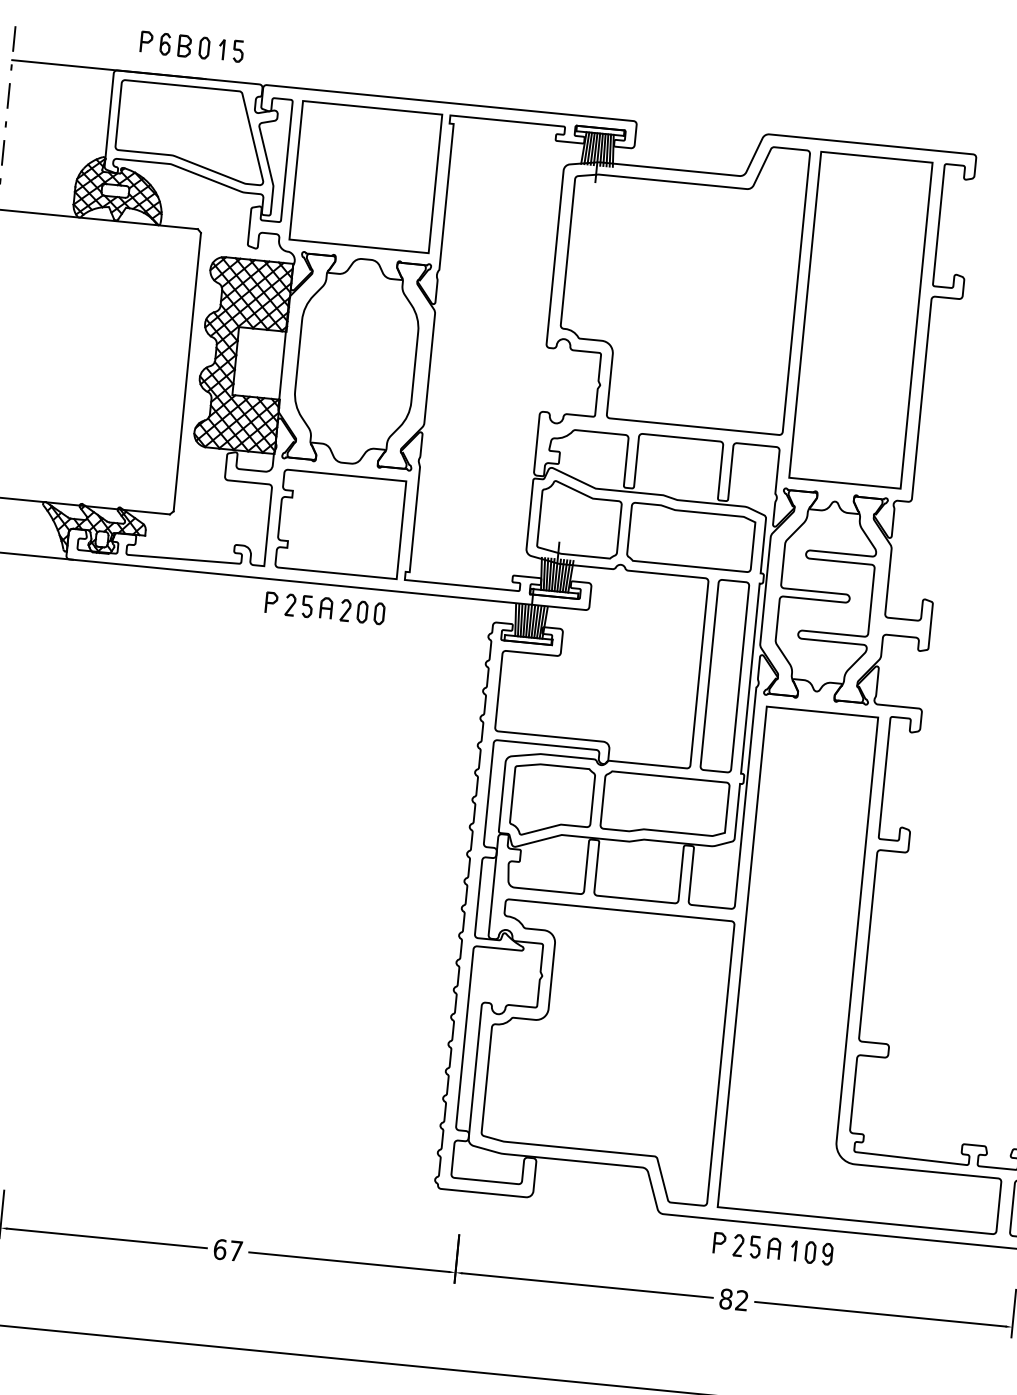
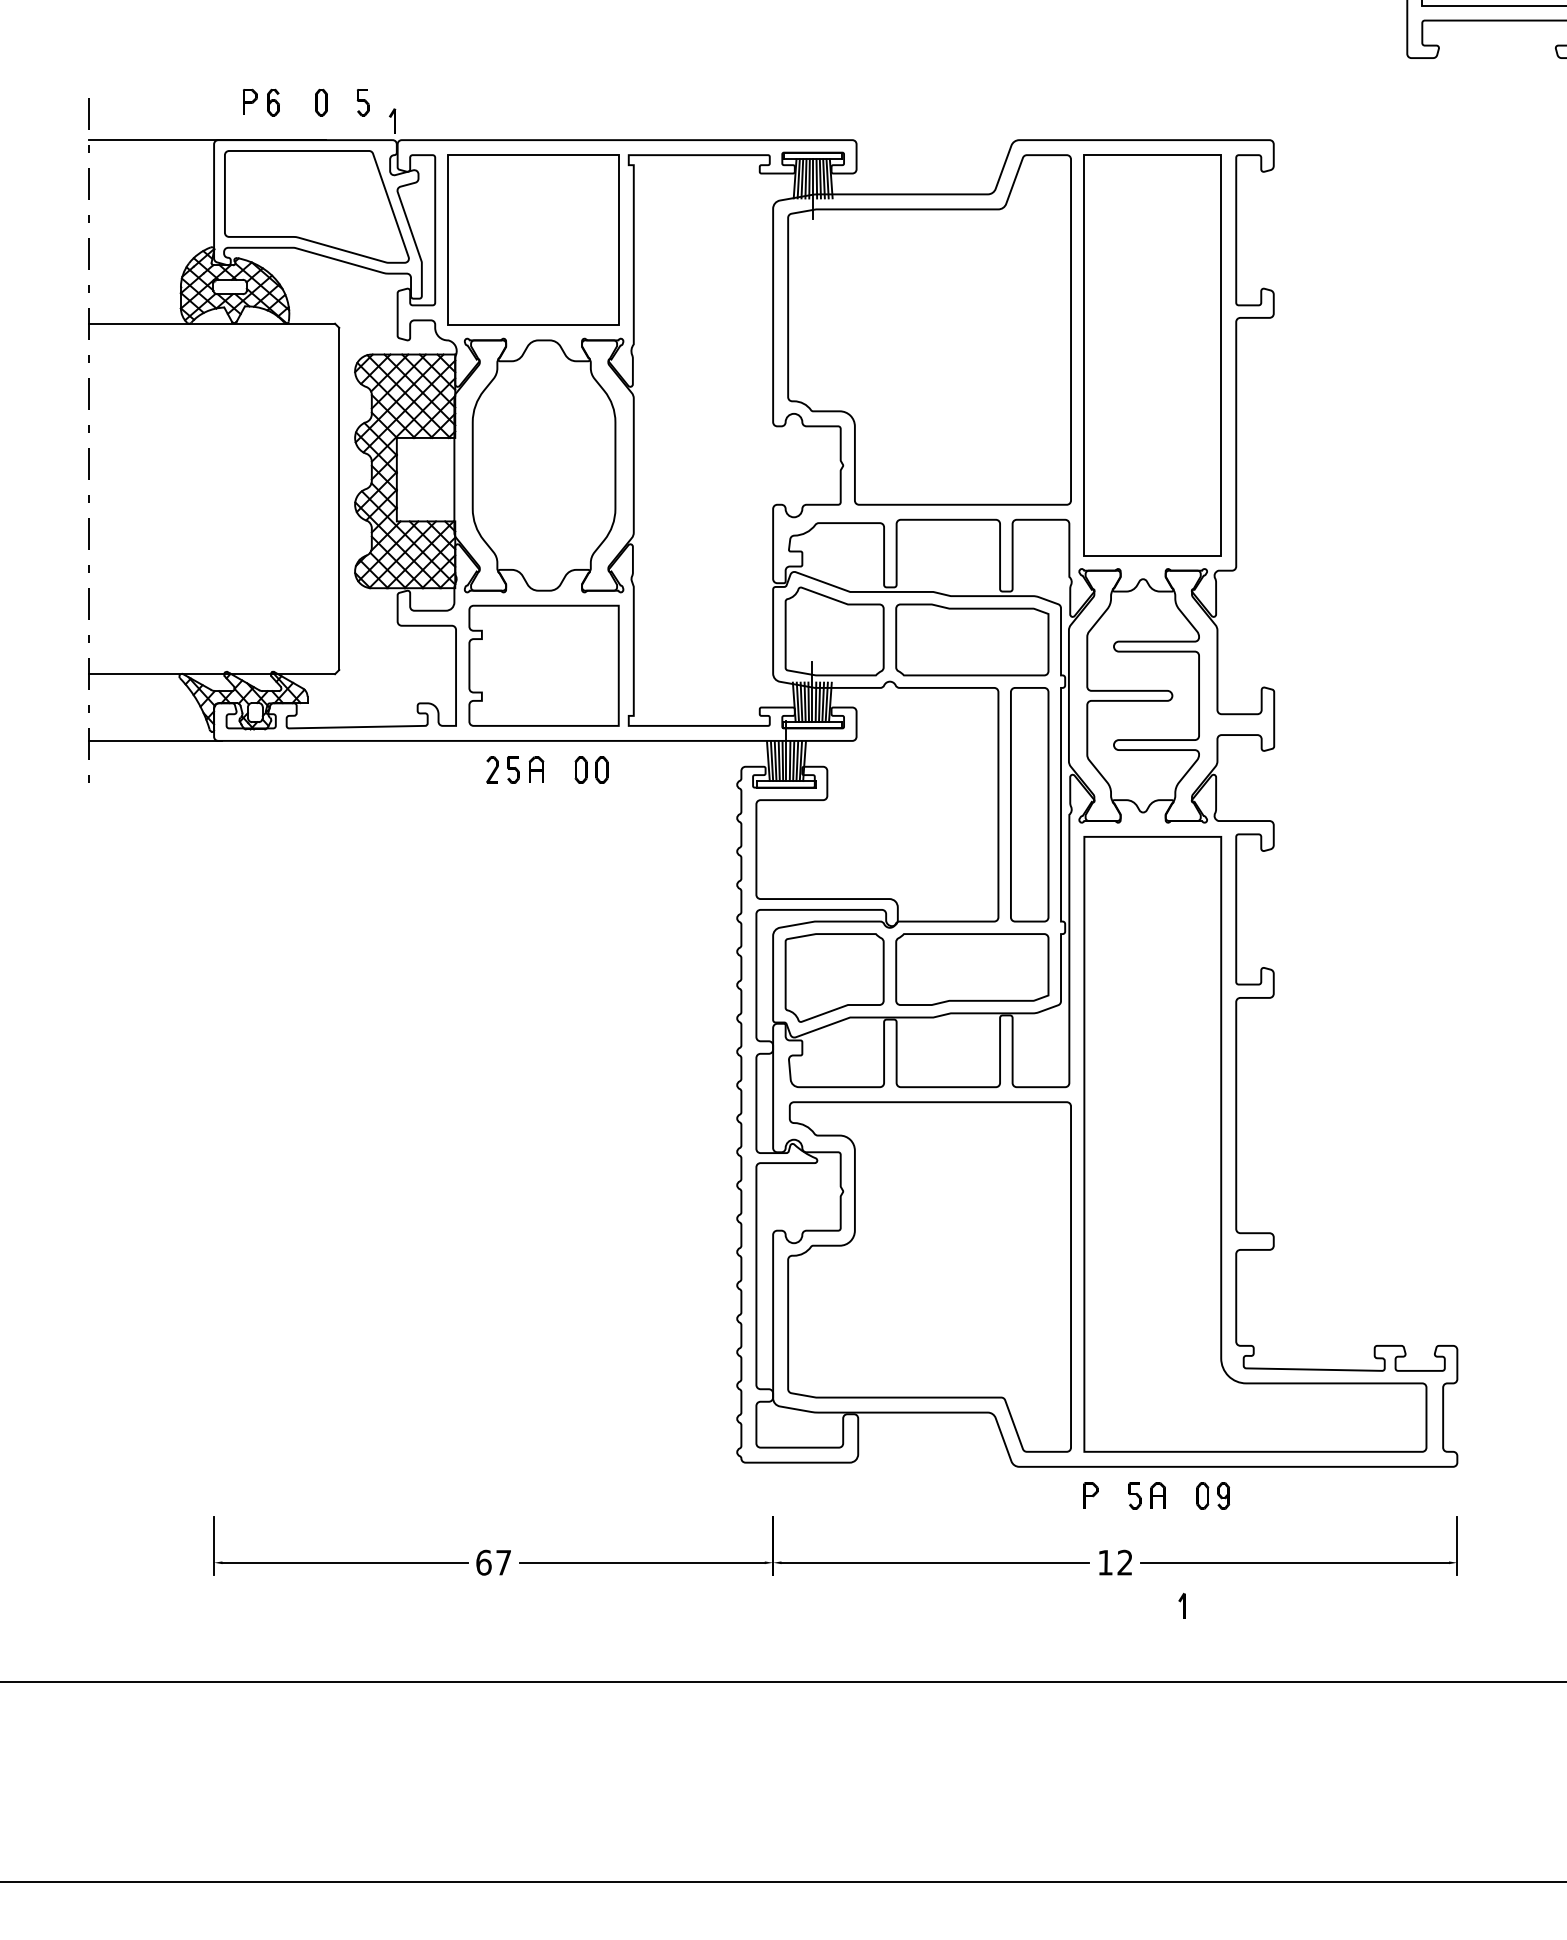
part: (184, 46) -> (297, 102), removed
part: (221, 48) -> (392, 120), moved
part: (271, 602) -> (469, 769), removed
part: (345, 610) -> (560, 769), removed
part: (738, 1245) -> (1114, 1495), removed
part: (793, 1250) -> (1181, 1605), moved
text: (726, 1298) -> (1105, 1562), 82 -> 12

